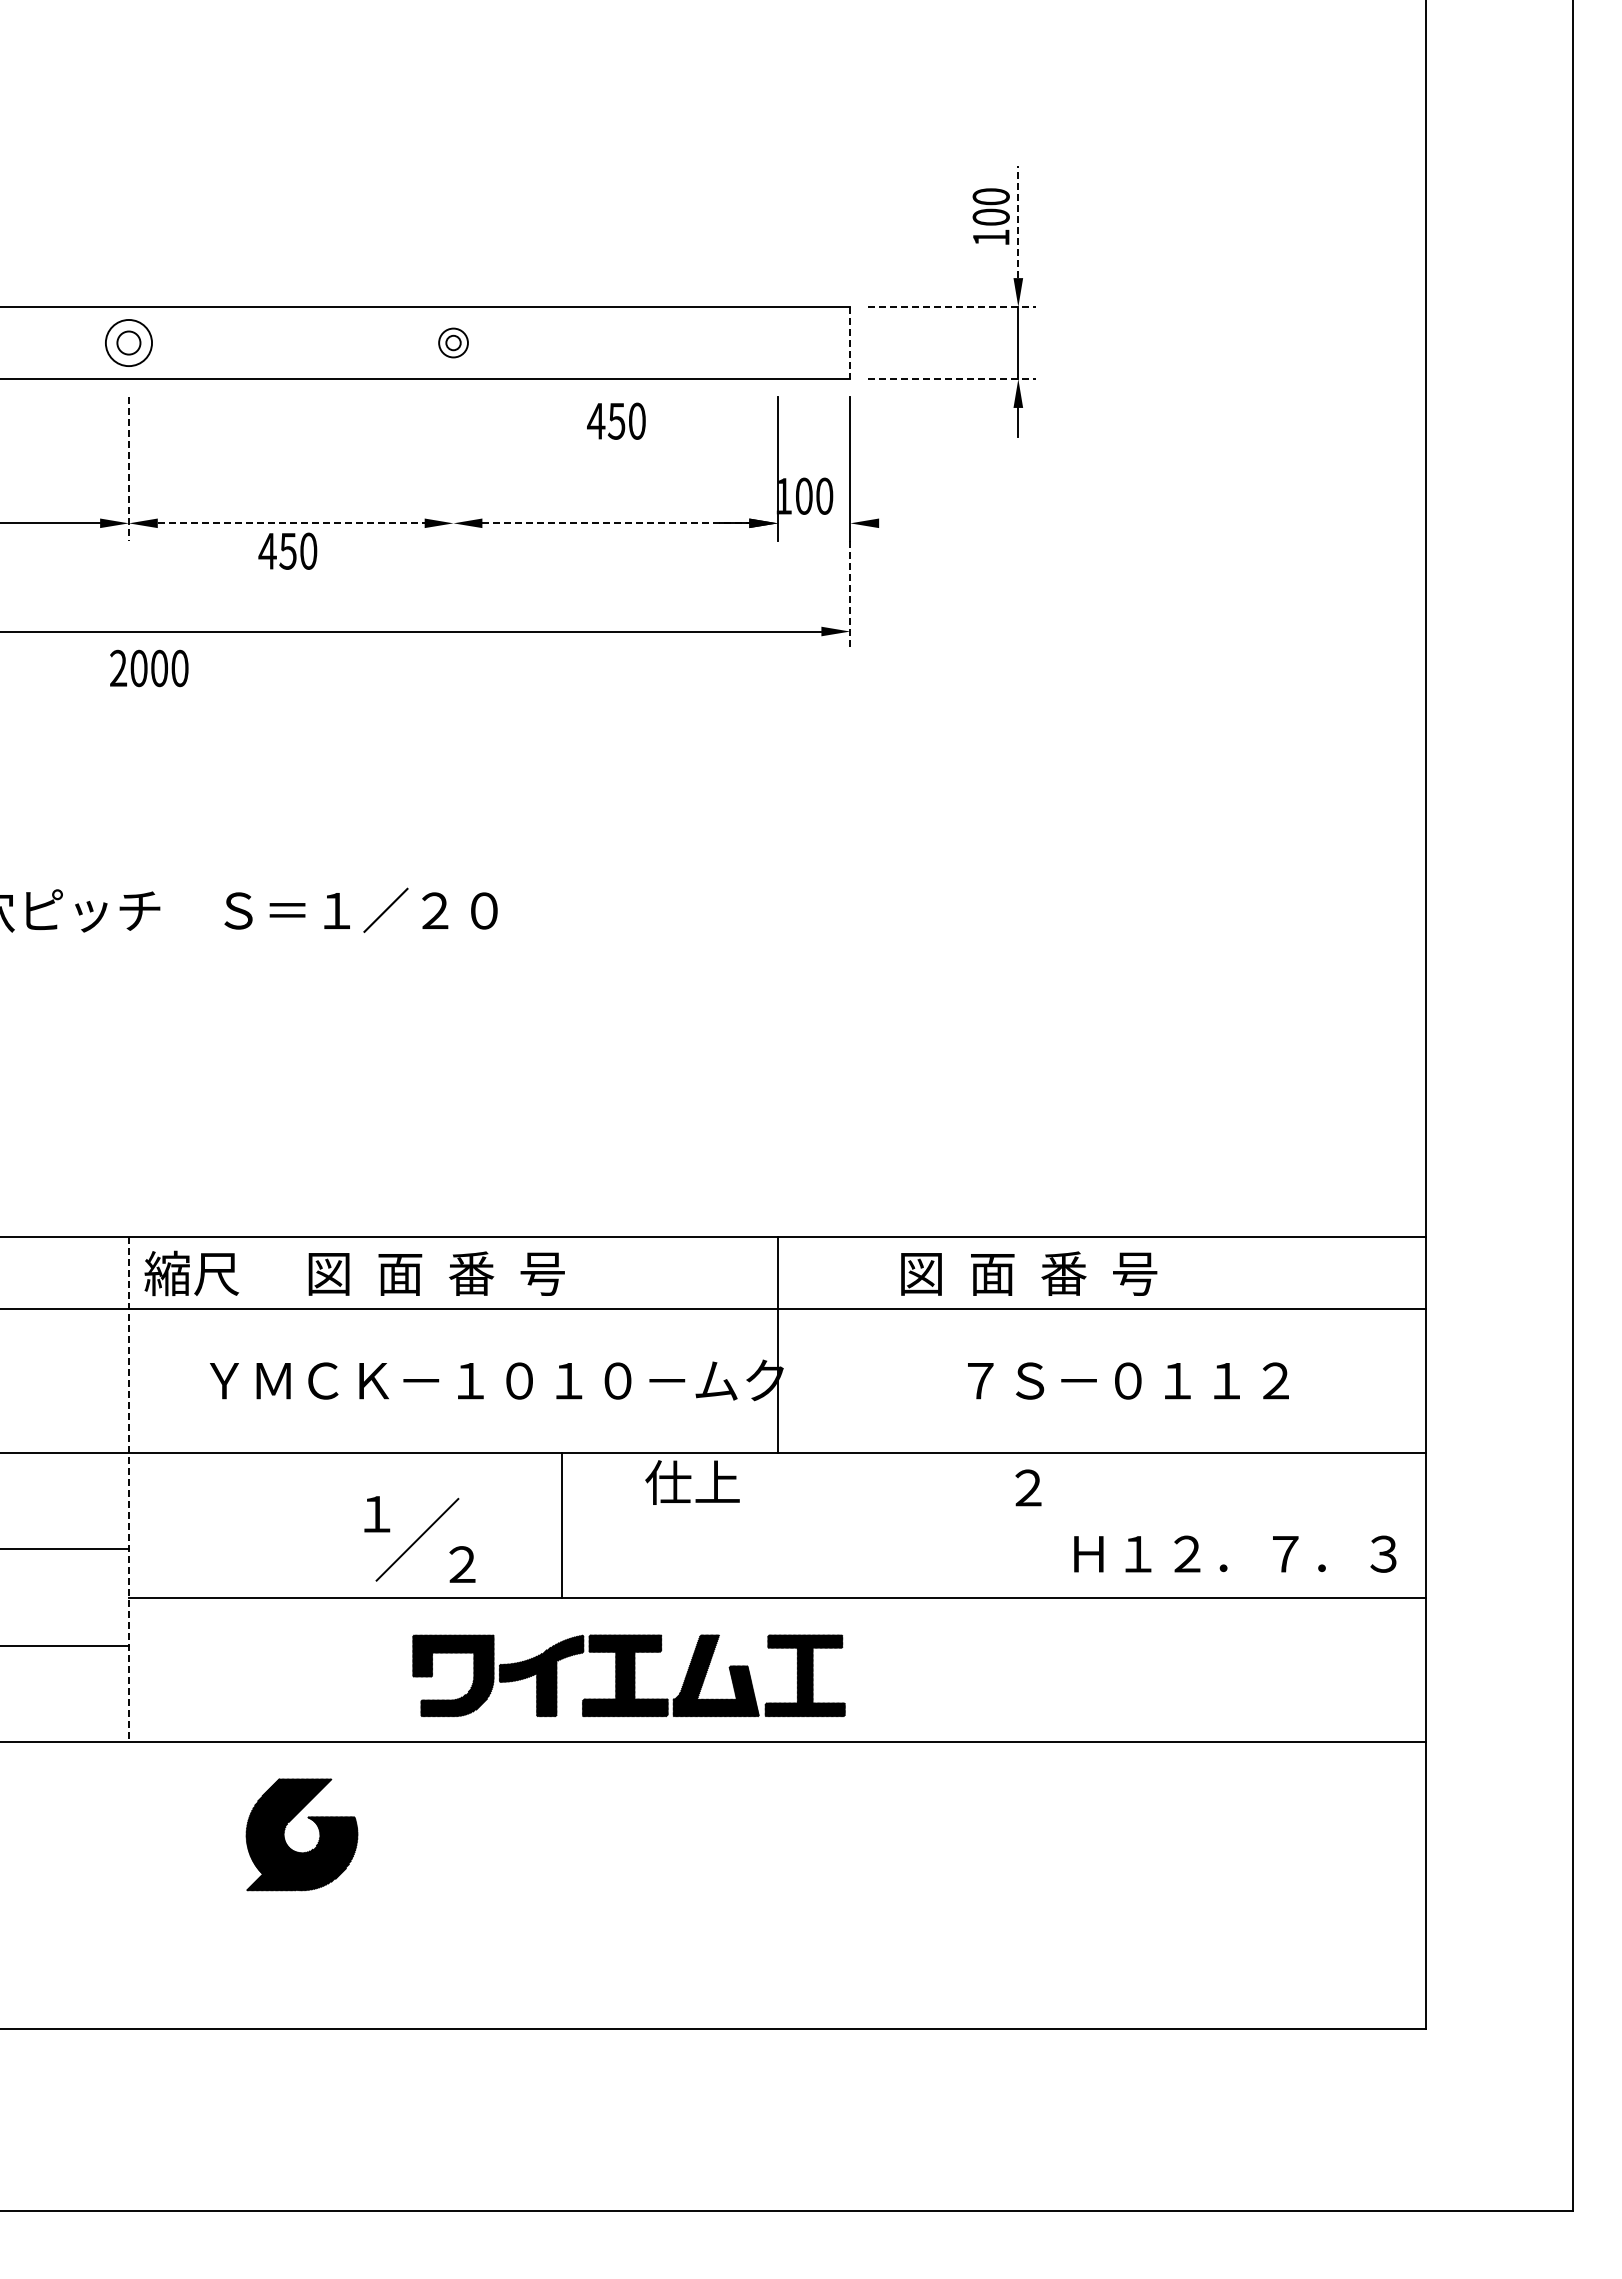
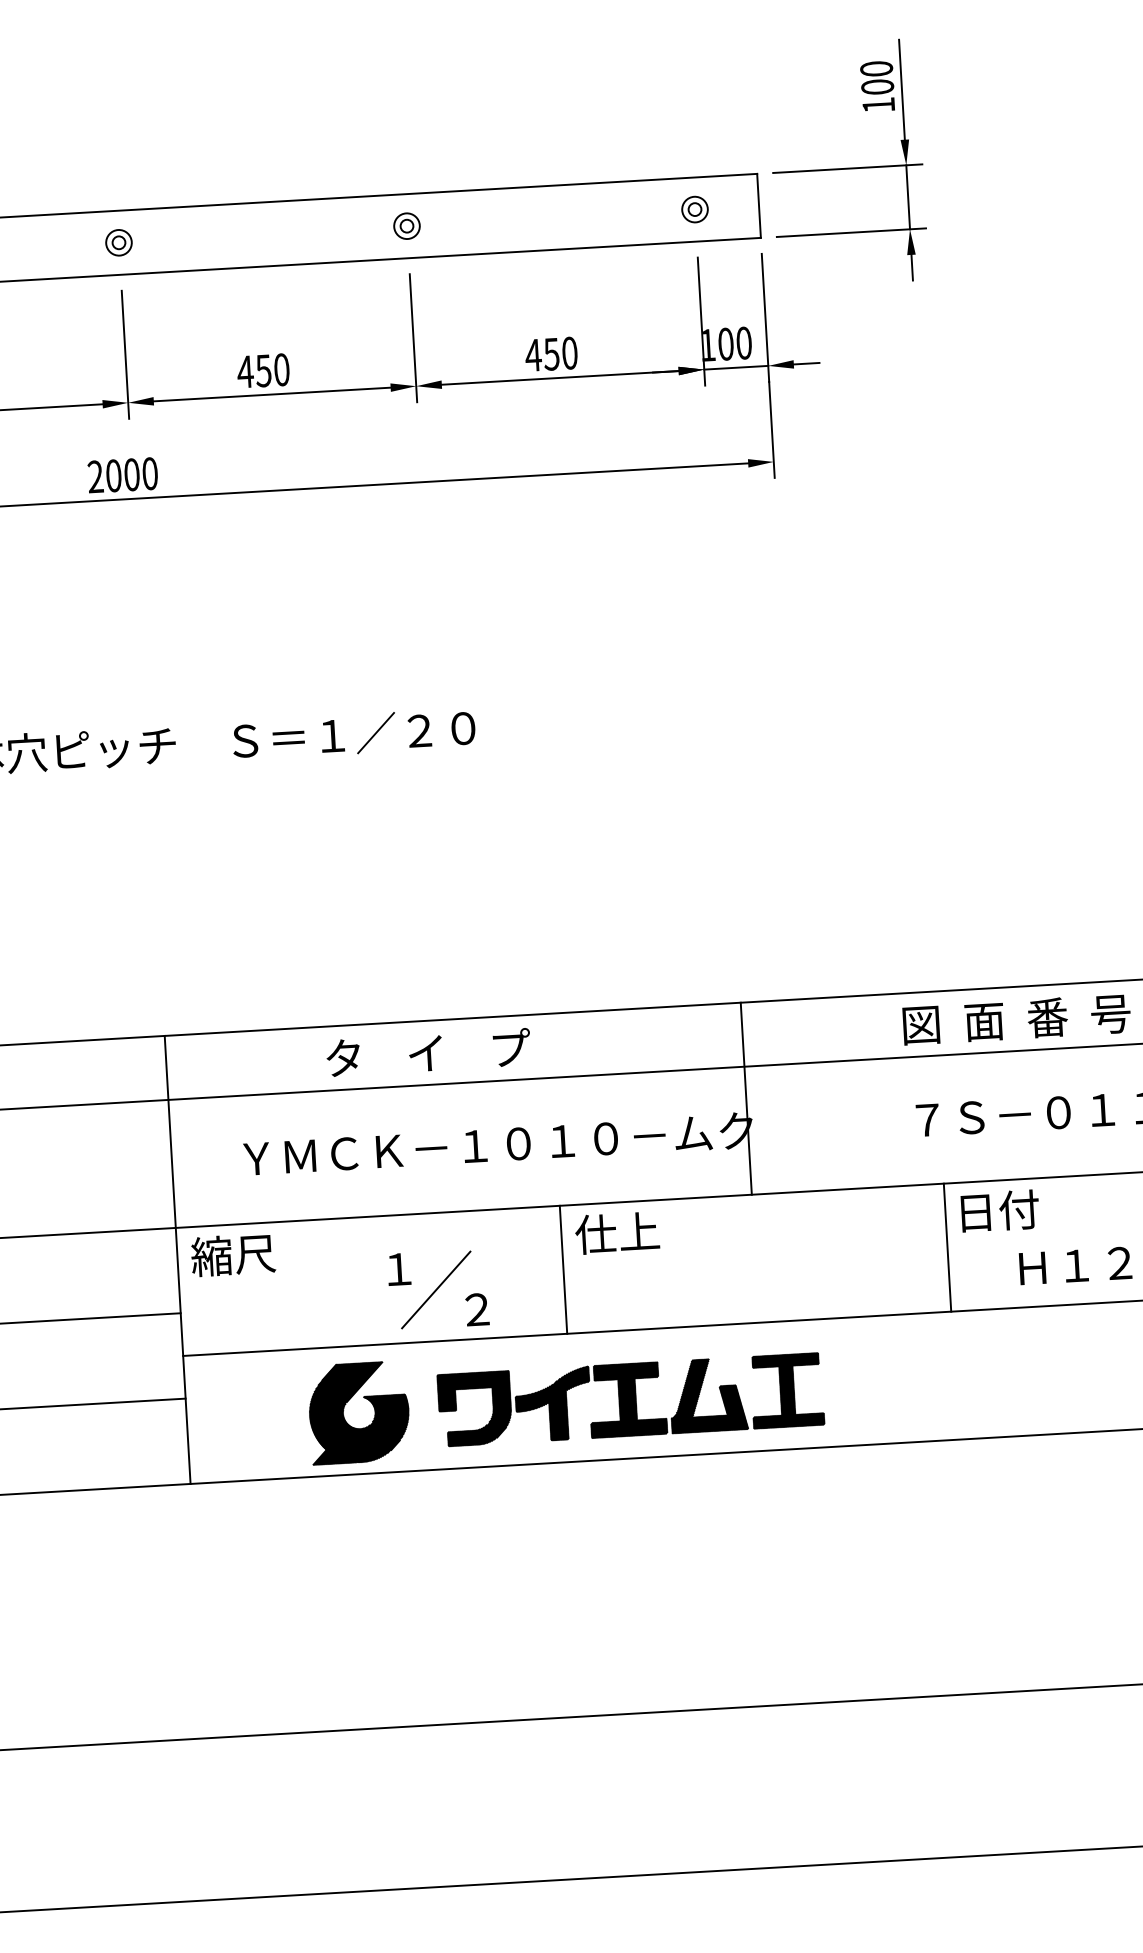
line: (1018, 221) -> (902, 89), dashed -> solid
line: (952, 306) -> (847, 168), dashed -> solid
part: (128, 342) -> (118, 242), size x0.62
part: (777, 342) -> (694, 209), added
line: (850, 343) -> (759, 206), dashed -> solid
line: (952, 379) -> (851, 233), dashed -> solid
text: (616, 420) -> (551, 353), moved
line: (128, 469) -> (125, 355), dashed -> solid
line: (453, 469) -> (413, 338), added
line: (291, 523) -> (272, 394), dashed -> solid
line: (616, 523) -> (560, 378), dashed -> solid
line: (814, 523) -> (736, 367), added
line: (893, 523) -> (806, 363), added
text: (287, 550) -> (263, 370), moved
line: (850, 595) -> (772, 429), dashed -> solid
text: (149, 668) -> (123, 475), moved
text: (191, 1273) -> (233, 1255), moved
text: (436, 1273) -> (439, 1052), 図  面  番  号 -> タ    イ    プ
text: (1029, 1273) -> (1017, 1019), moved
text: (692, 1482) -> (617, 1232), moved
text: (1055, 1487) -> (999, 1210), ２ -> 日付
line: (128, 1489) -> (177, 1260), dashed -> solid
line: (994, 1525) -> (947, 1247), added
part: (286, 1827) -> (345, 1407), moved

